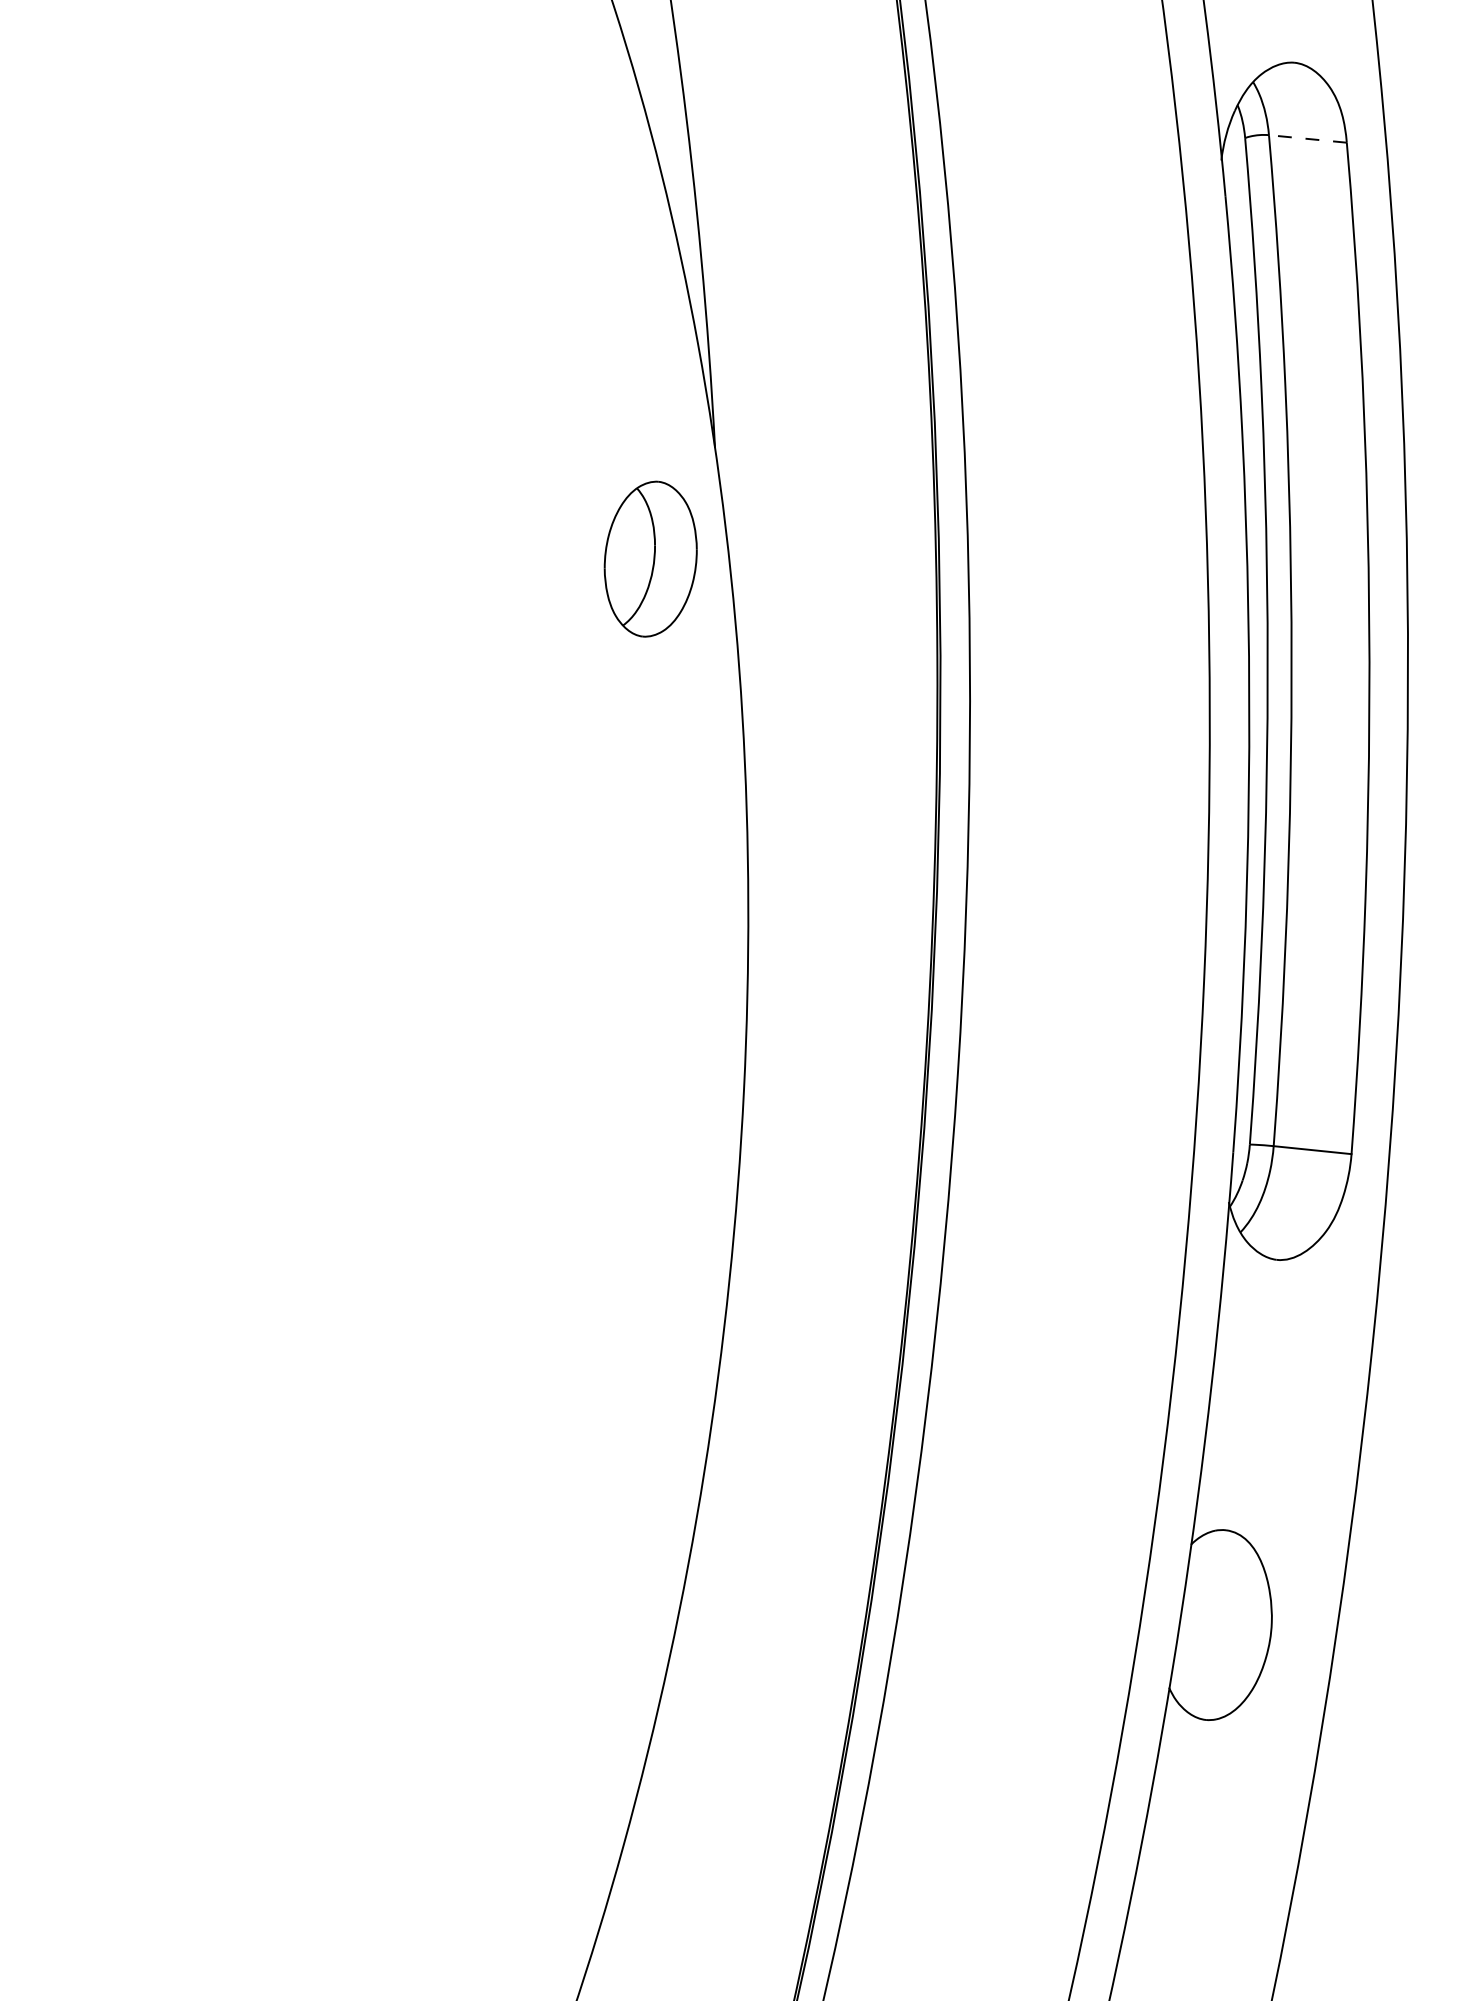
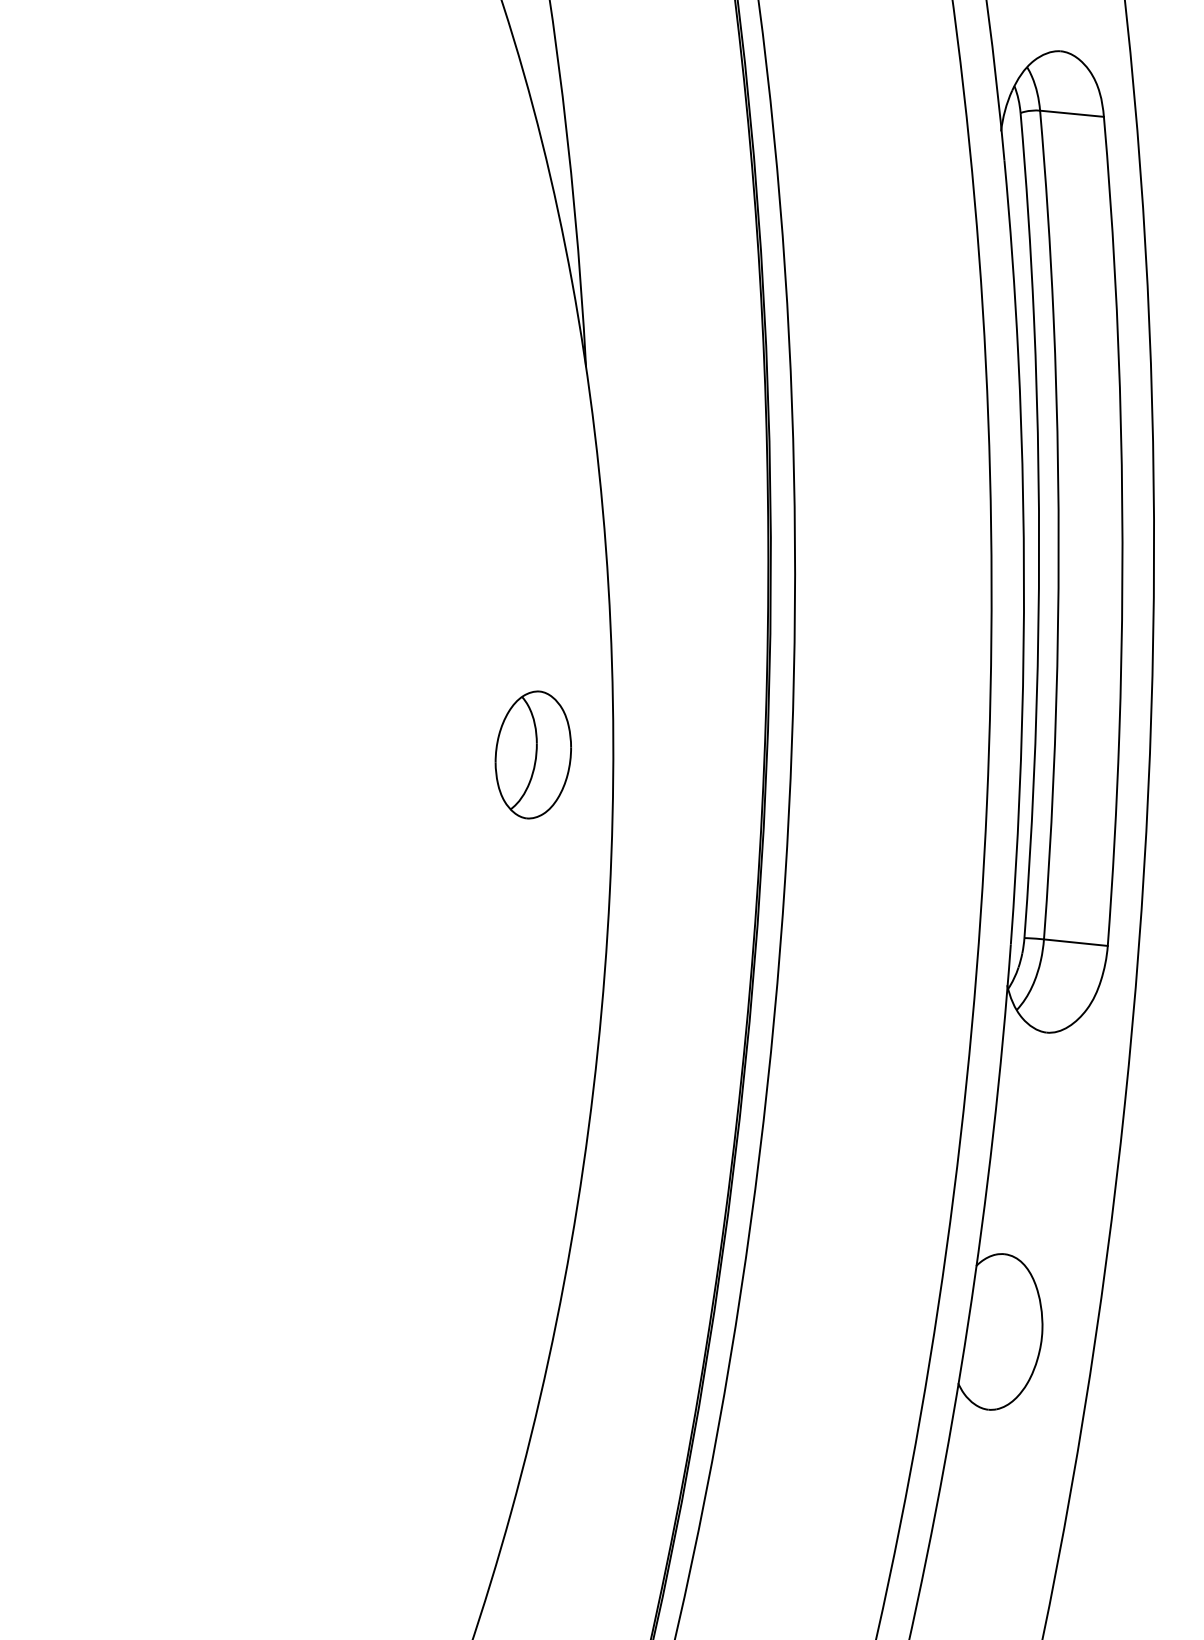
line: (1307, 138) -> (1071, 113), dashed -> solid
part: (650, 558) -> (533, 754), moved

